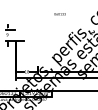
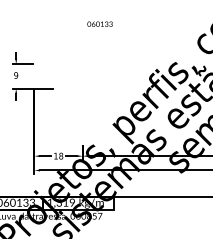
text: (59, 14) -> (98, 24), moved

